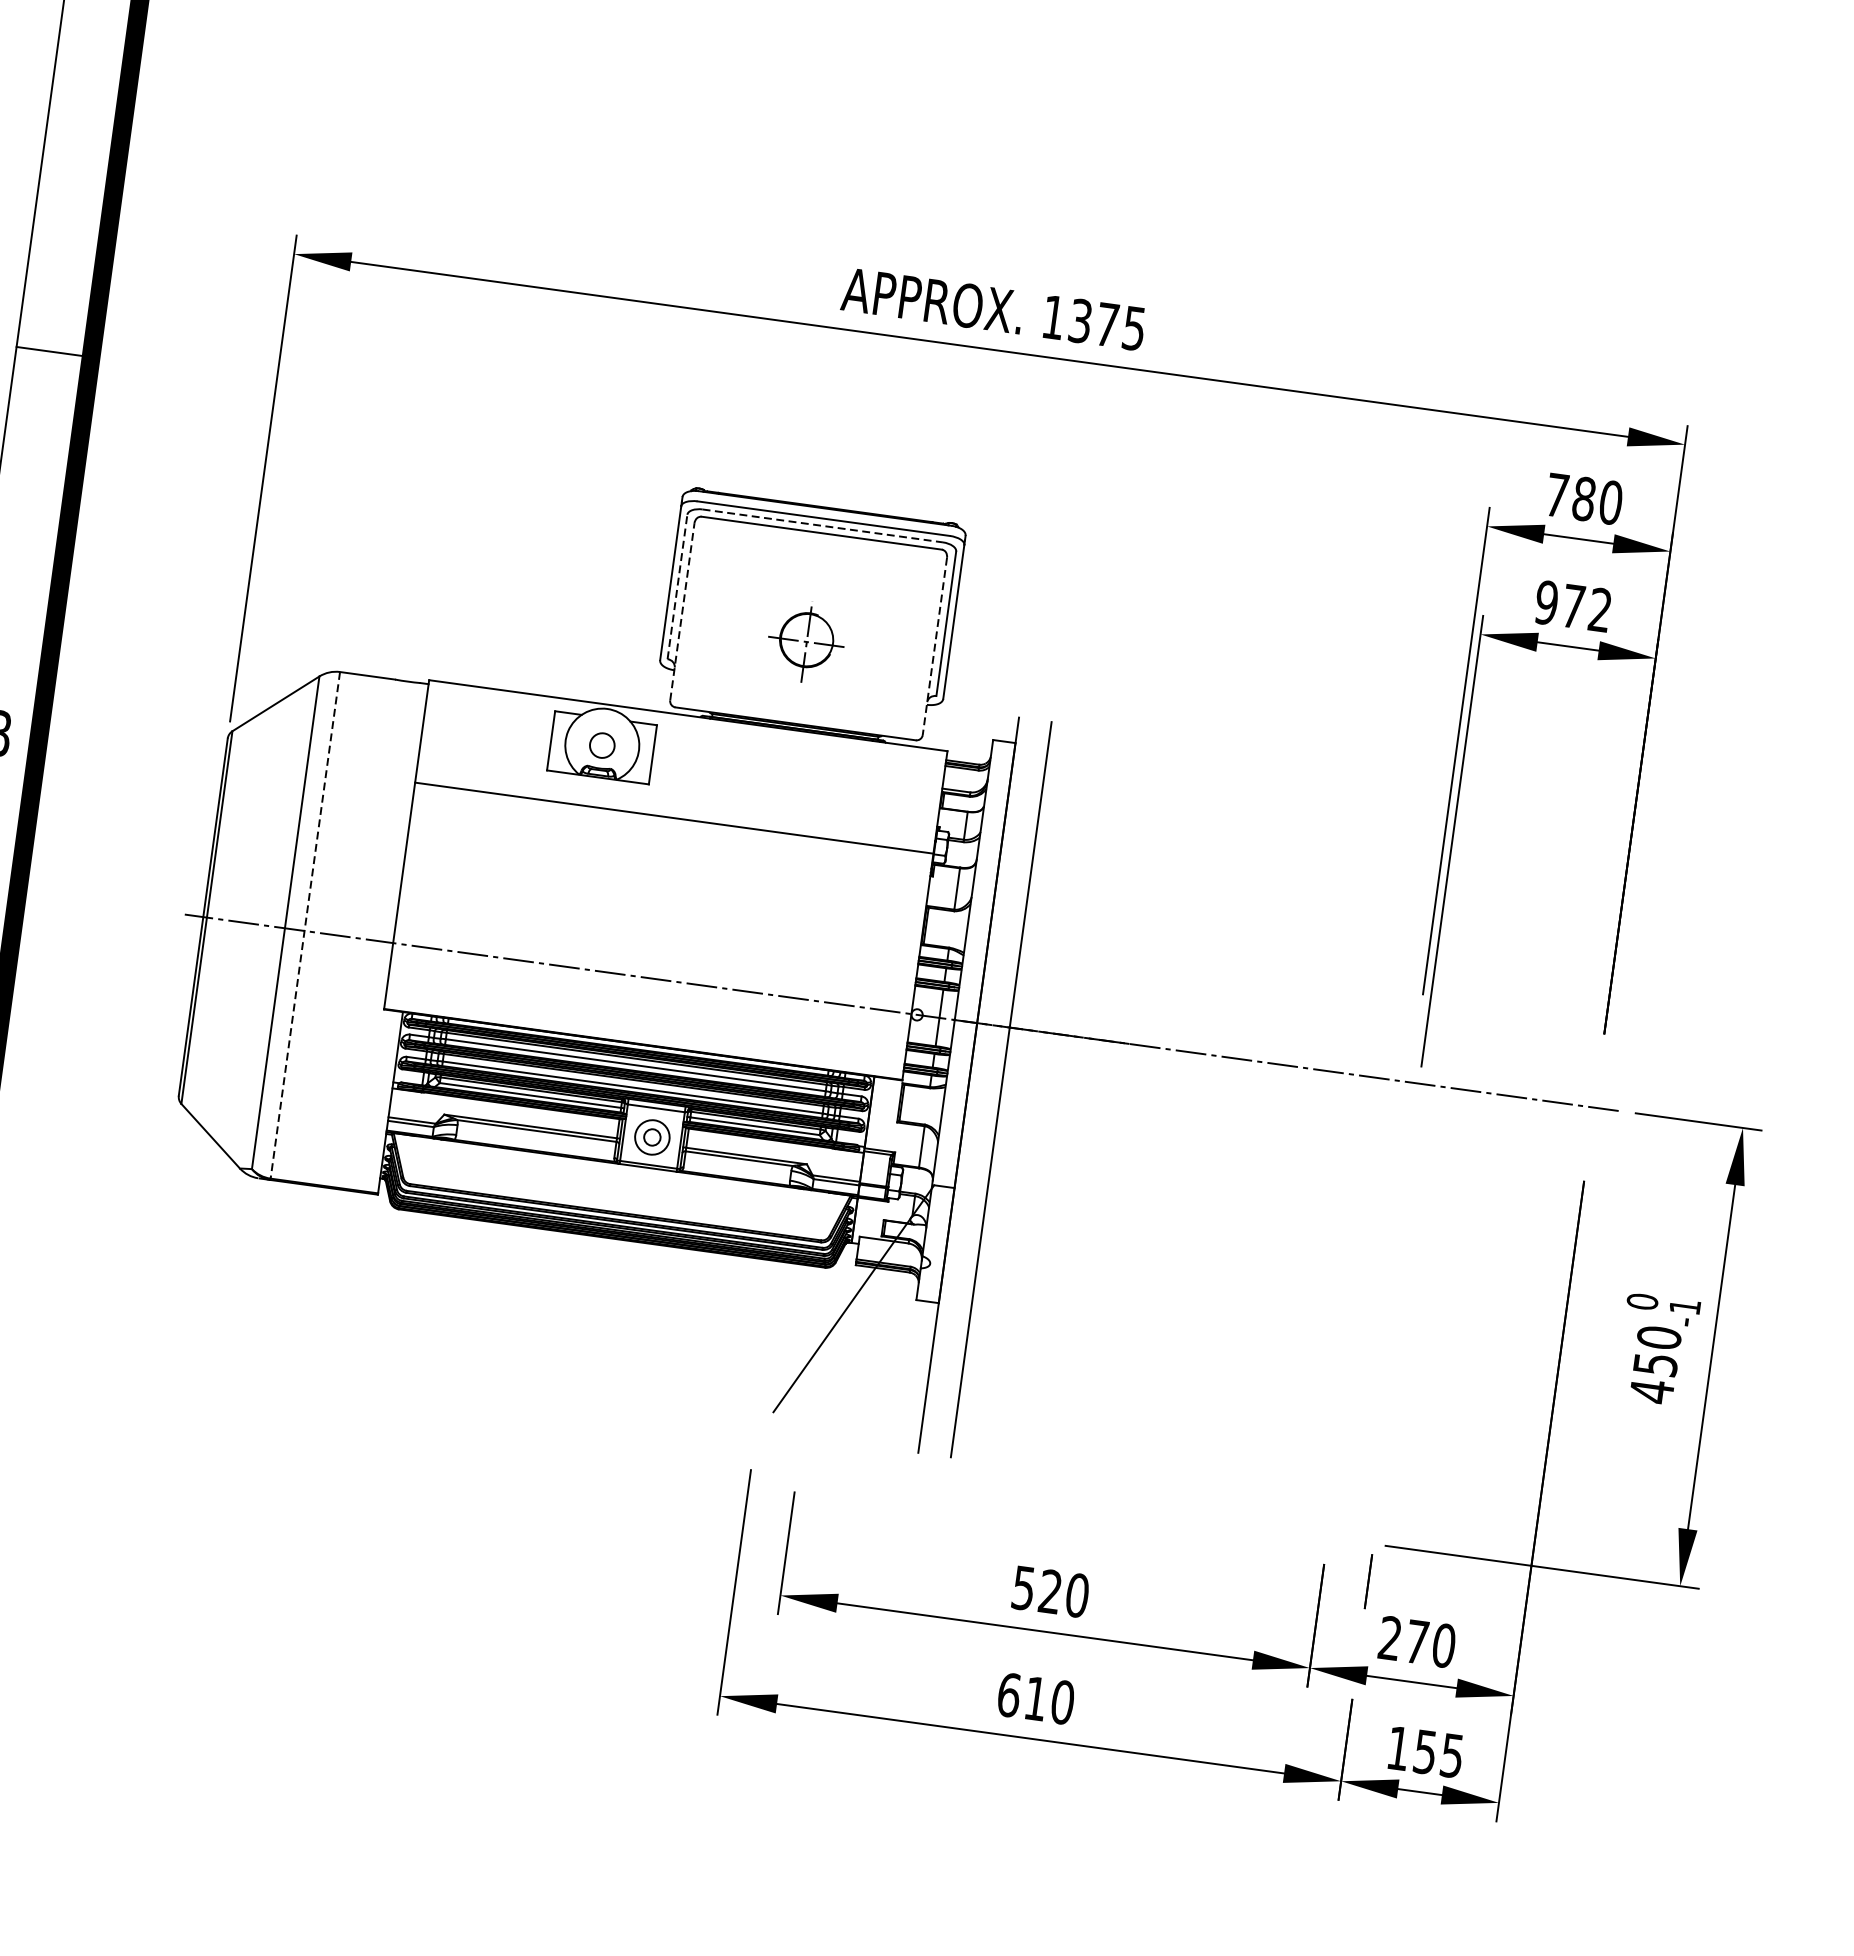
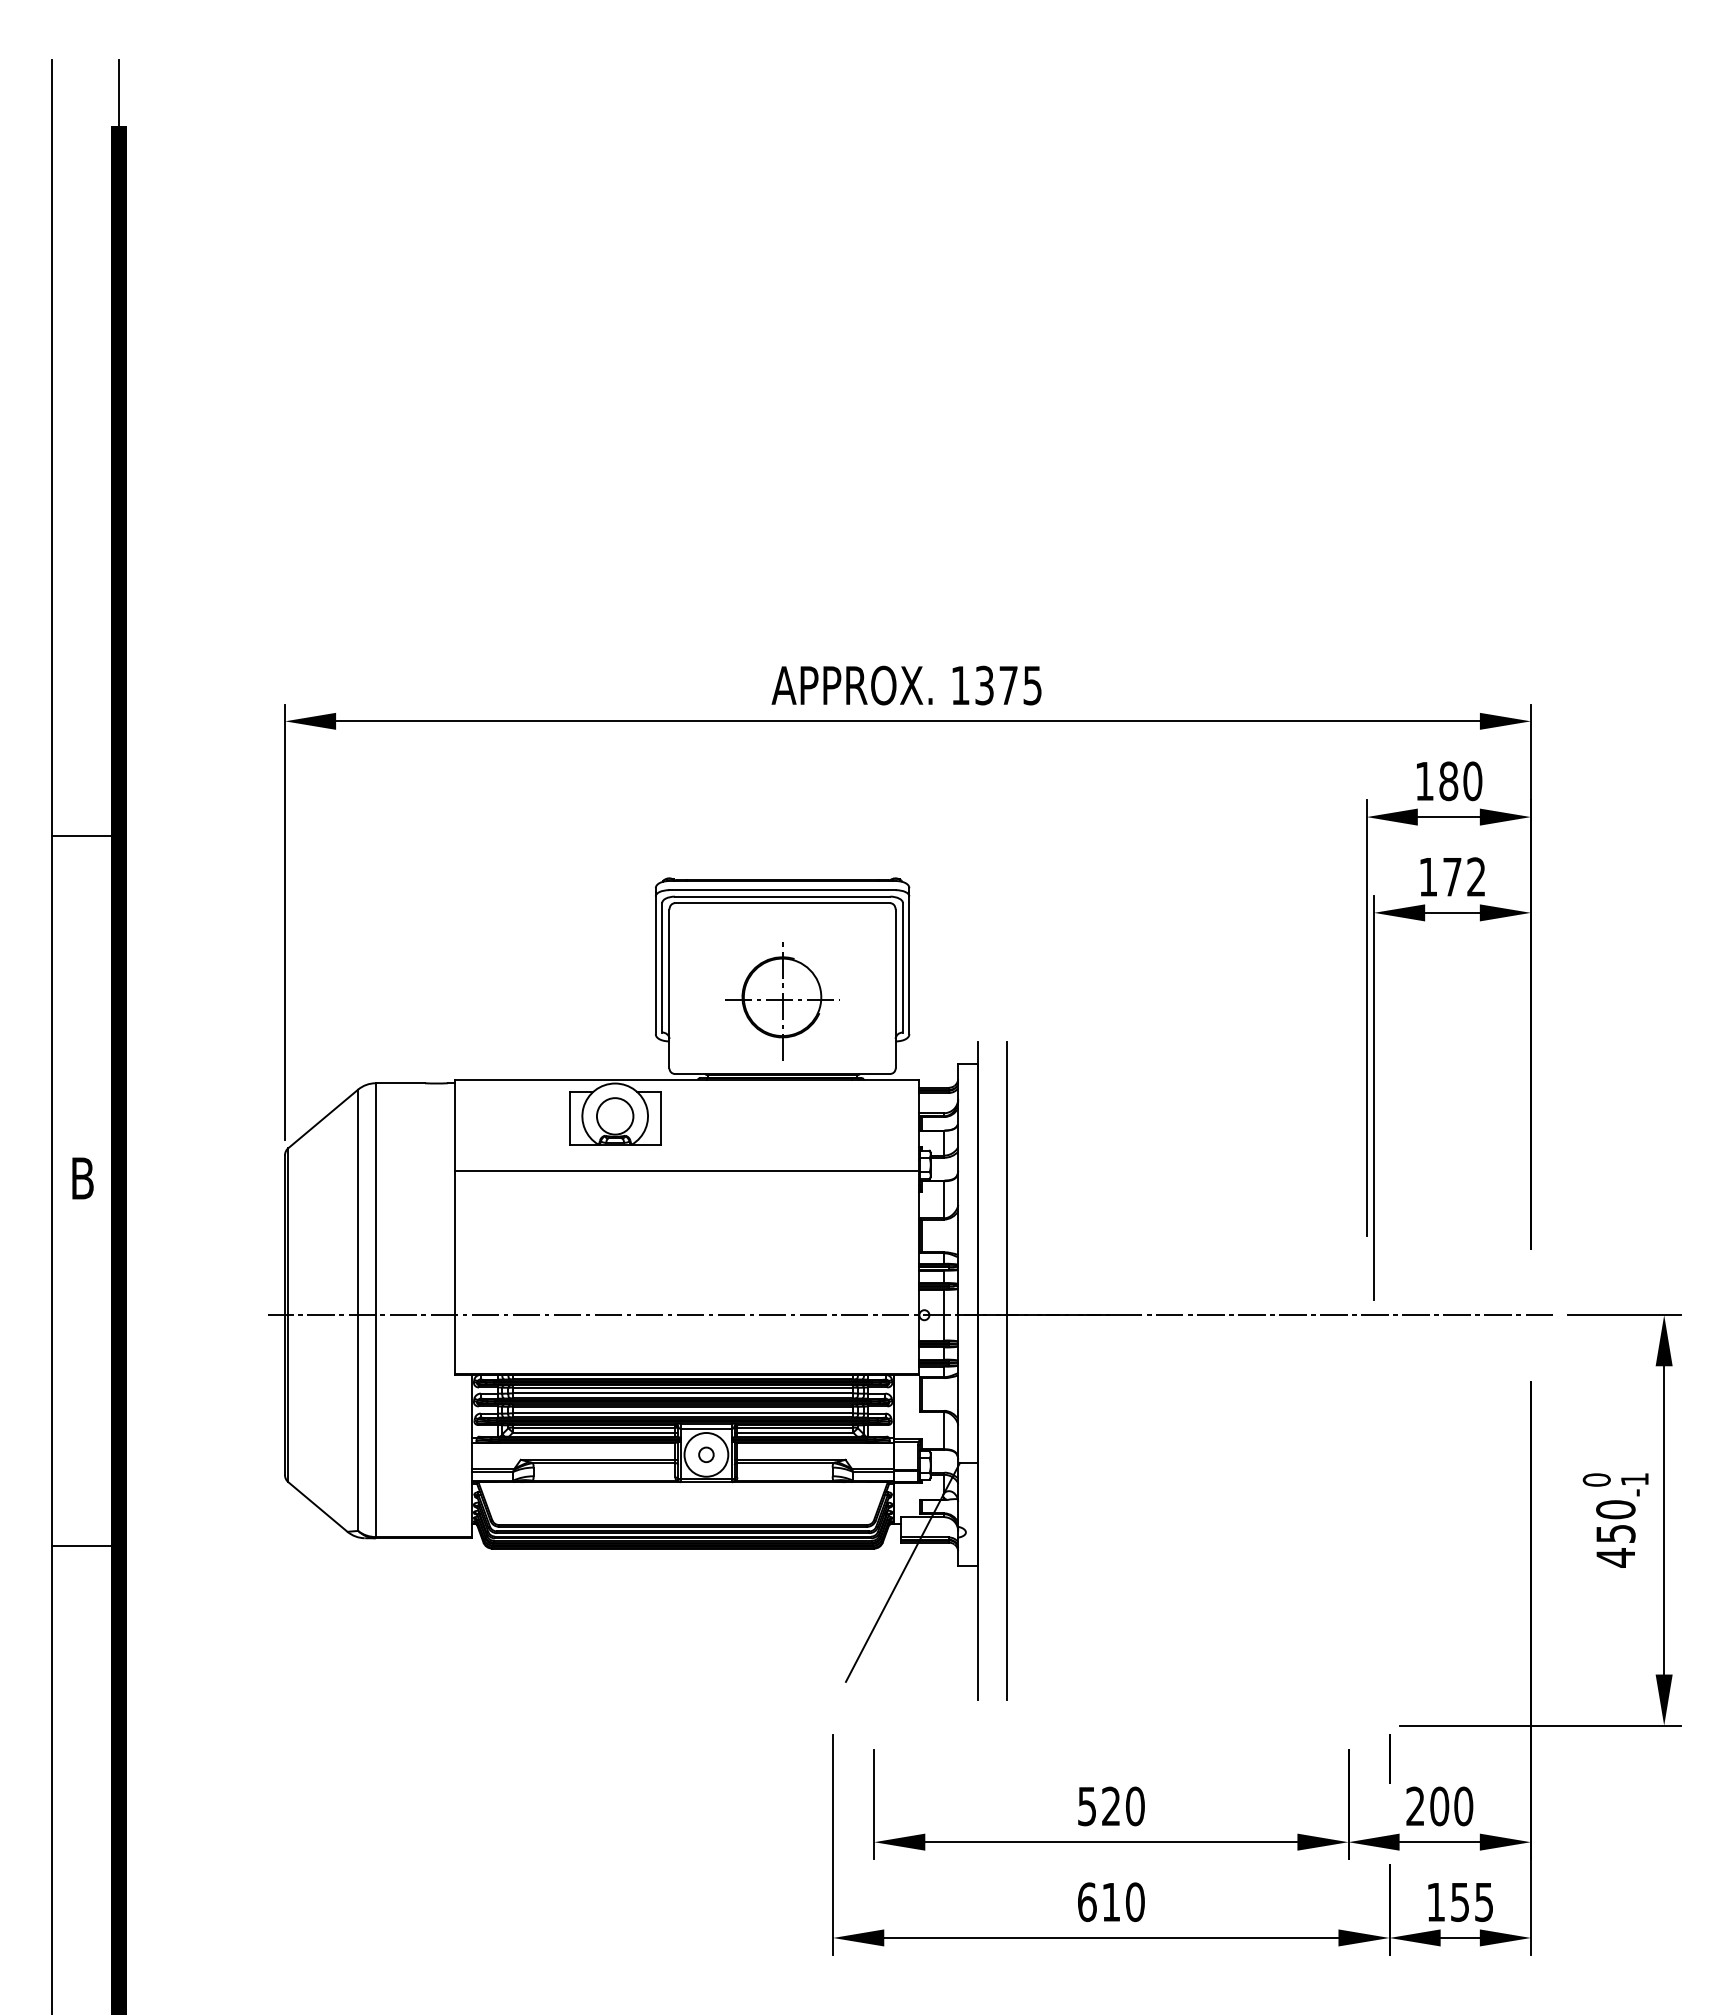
text: (1557, 495) -> (1424, 781), 780 -> 180
line: (822, 525) -> (782, 896), dashed -> solid
line: (677, 586) -> (662, 967), dashed -> solid
text: (1545, 602) -> (1427, 876), 972 -> 172
line: (682, 611) -> (669, 988), dashed -> solid
part: (806, 642) -> (782, 1001), size x1.67
line: (934, 646) -> (895, 989), dashed -> solid
circle: (601, 745) -> (614, 1116), size x1.67
line: (305, 925) -> (375, 1310), dashed -> solid
circle: (652, 1137) -> (706, 1454), size x1.43
text: (1417, 1642) -> (1439, 1806), 270 -> 200

